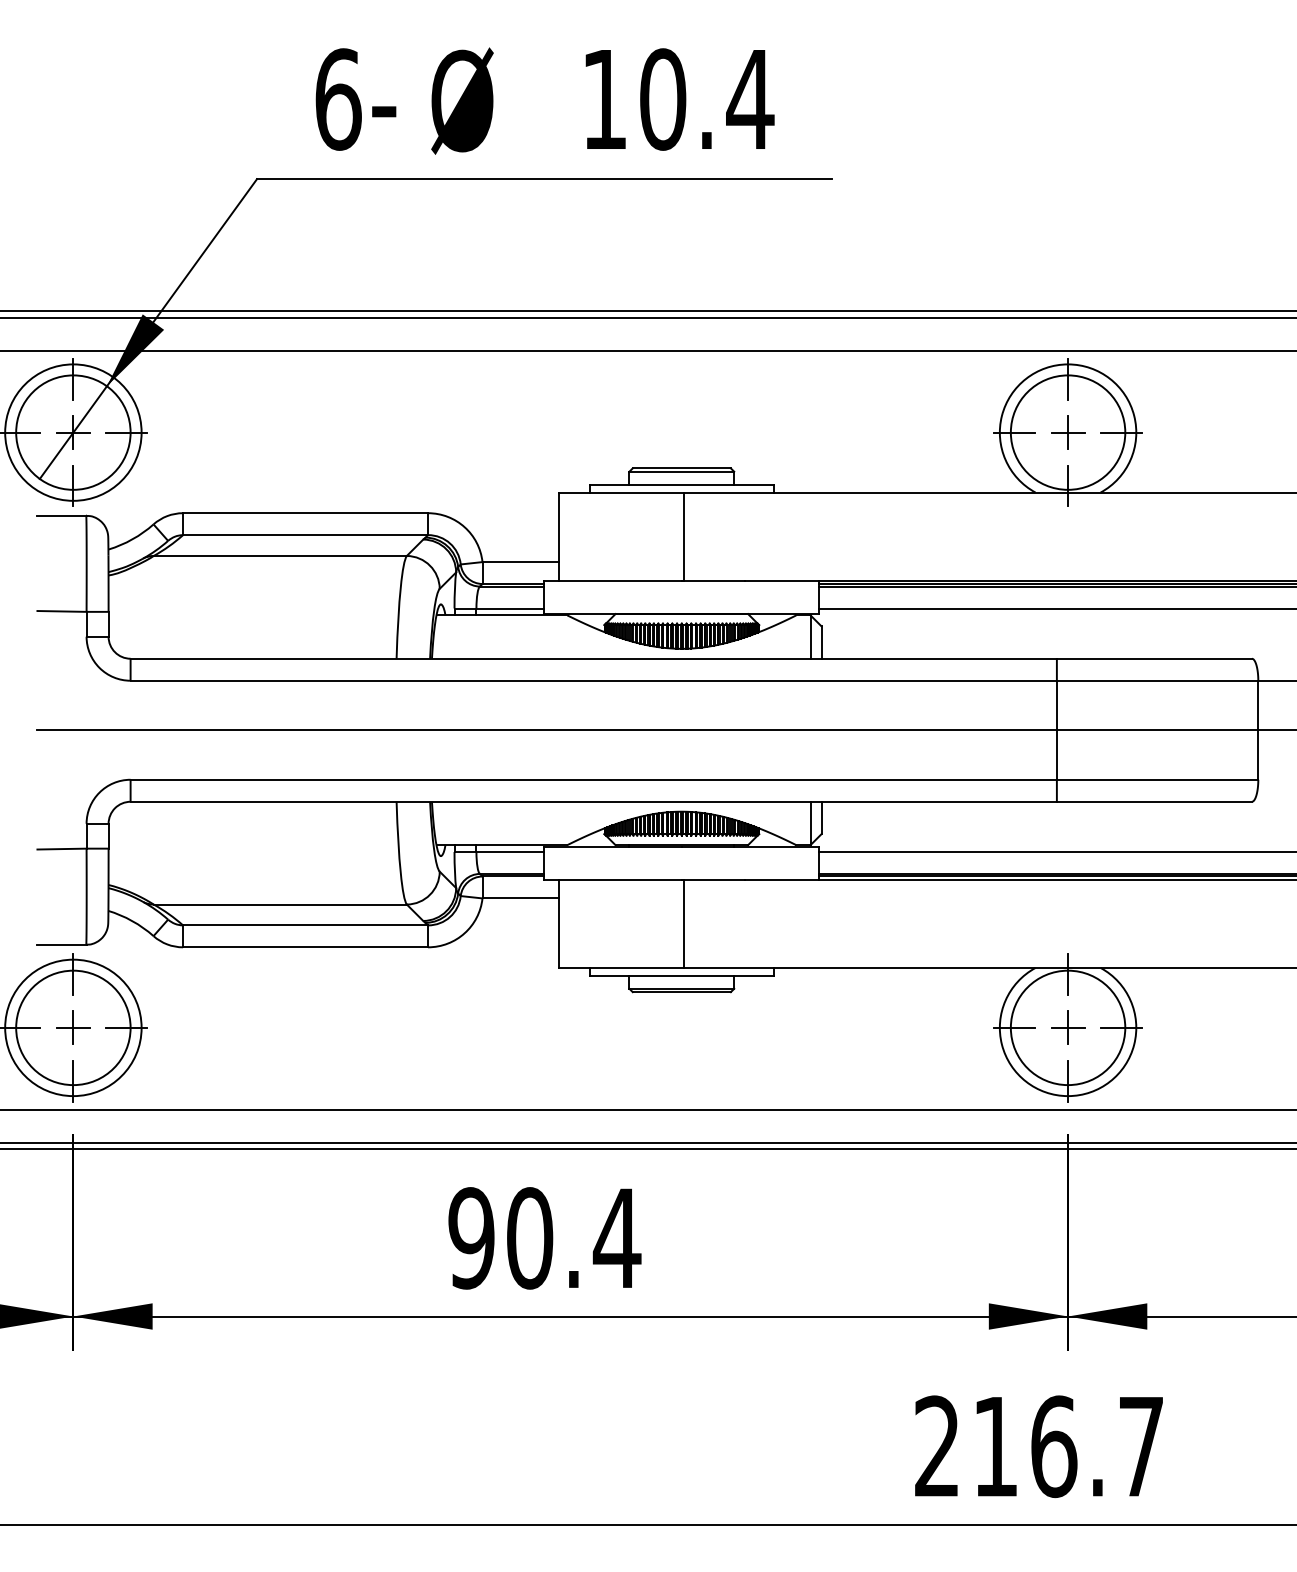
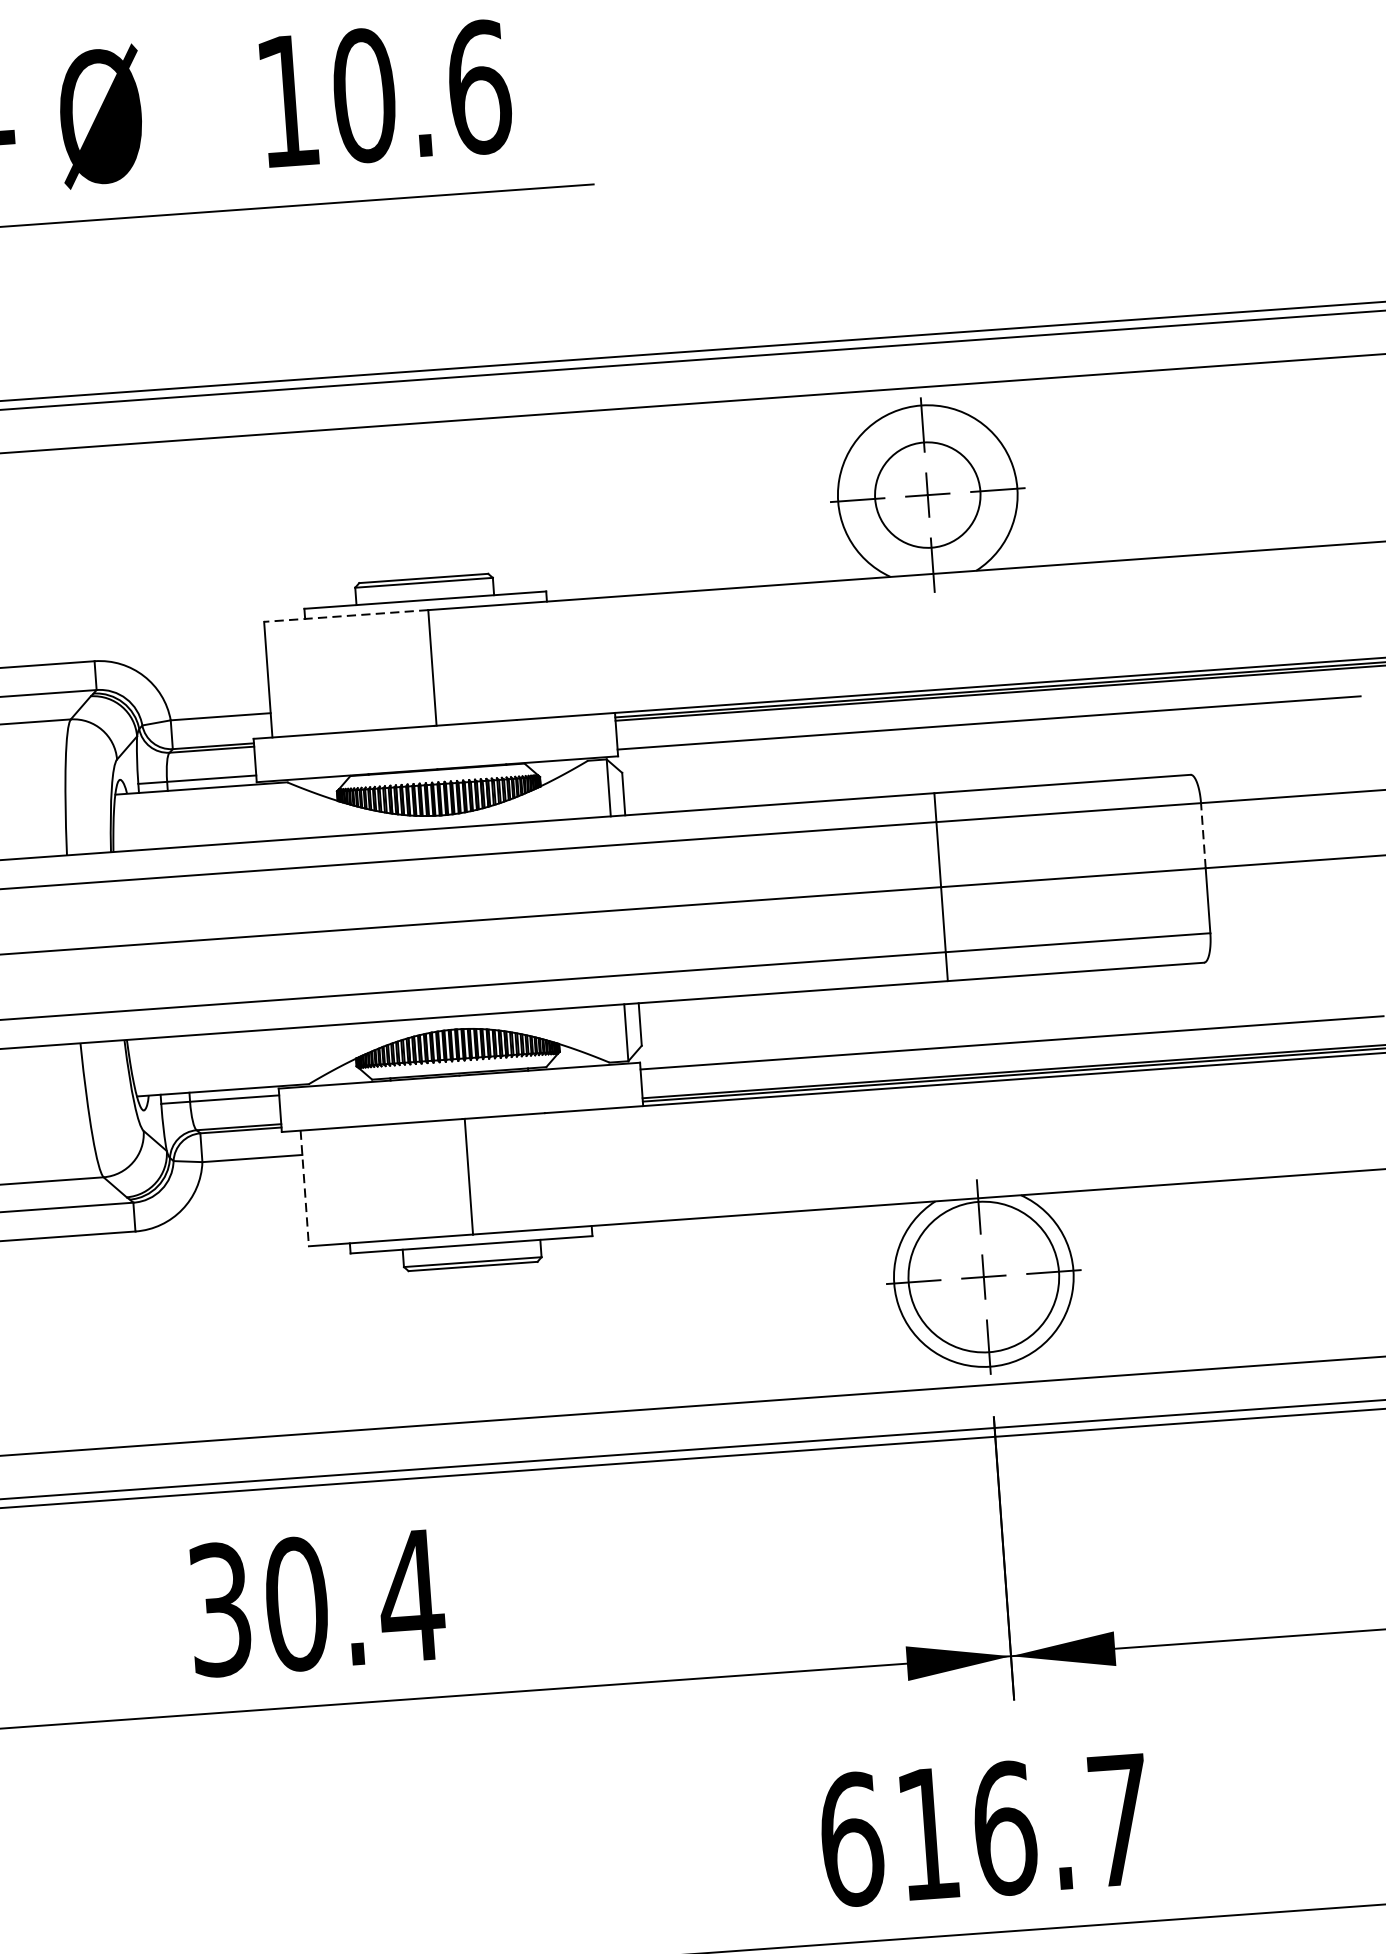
text: (750, 99) -> (479, 87), 10.4 -> 10.6
circle: (1067, 432) -> (927, 495), size x0.7
line: (620, 492) -> (345, 615), solid -> dashed
line: (1258, 705) -> (1203, 835), solid -> dashed
line: (558, 924) -> (304, 1189), solid -> dashed
text: (471, 1238) -> (219, 1609), 90.4 -> 30.4
text: (937, 1446) -> (851, 1839), 216.7 -> 616.7

